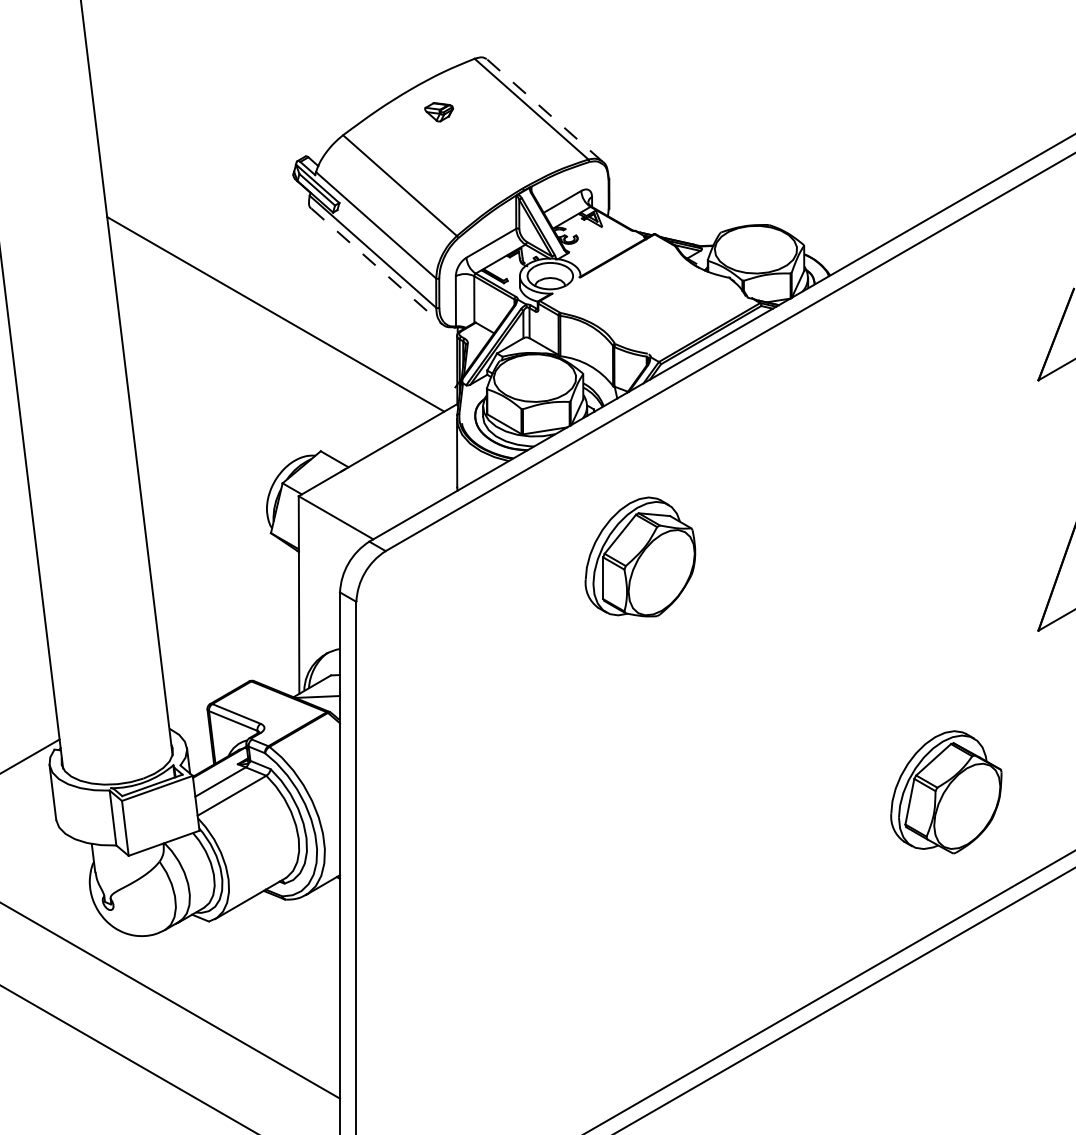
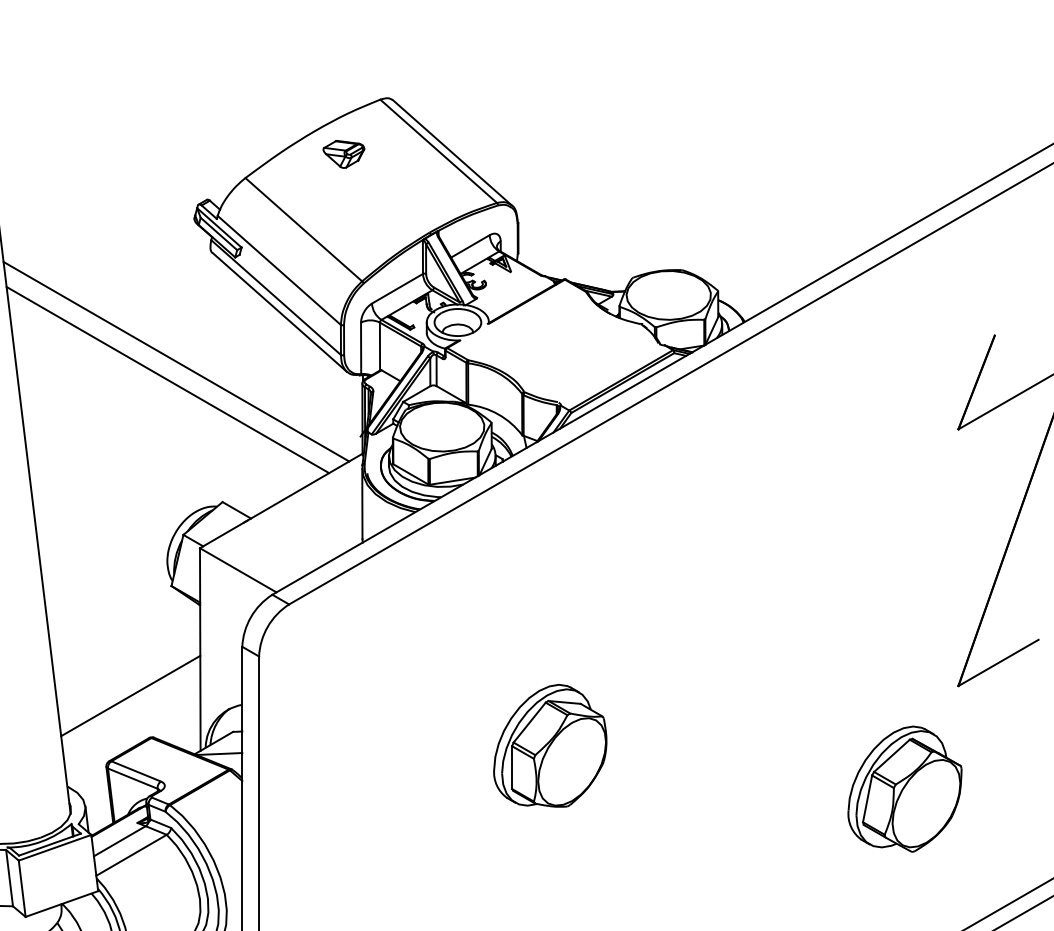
line: (544, 110) -> (451, 152), dashed -> solid
part: (438, 112) -> (343, 154), size x1.43
line: (377, 266) -> (280, 312), dashed -> solid
line: (267, 332) -> (167, 380), added
part: (640, 556) -> (550, 745), moved
line: (231, 640) -> (131, 696), added
part: (946, 792) -> (905, 789), moved

